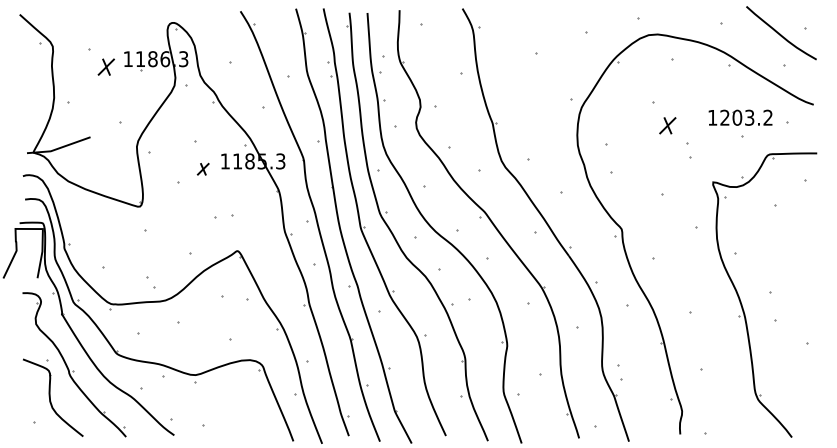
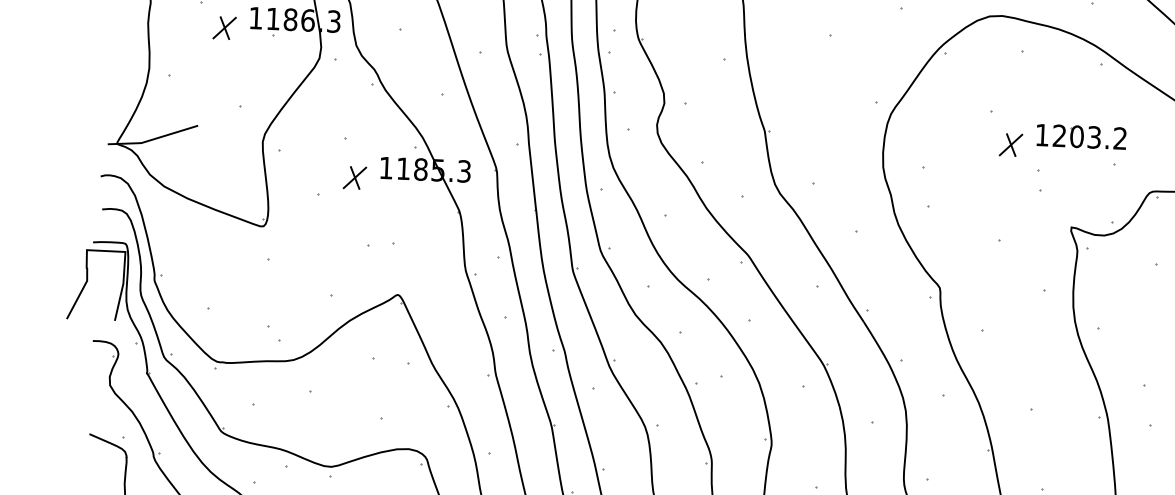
part: (740, 117) -> (1081, 136), moved
part: (202, 168) -> (353, 176), size x1.43

